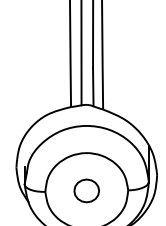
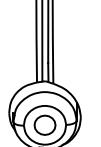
part: (85, 189) -> (44, 124), size x1.67

